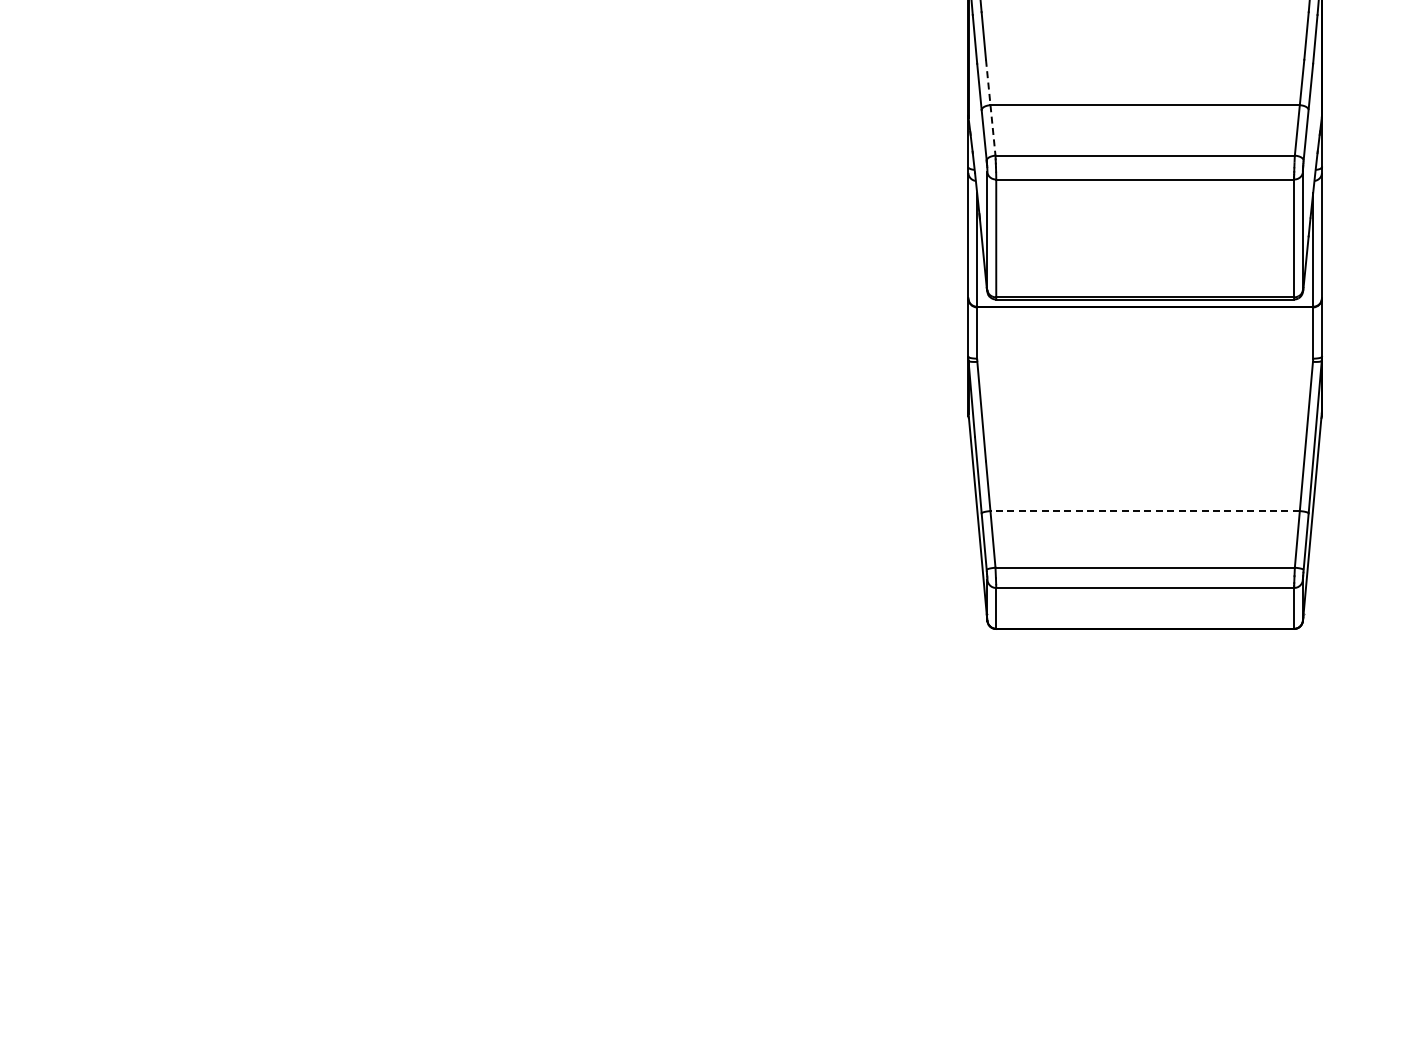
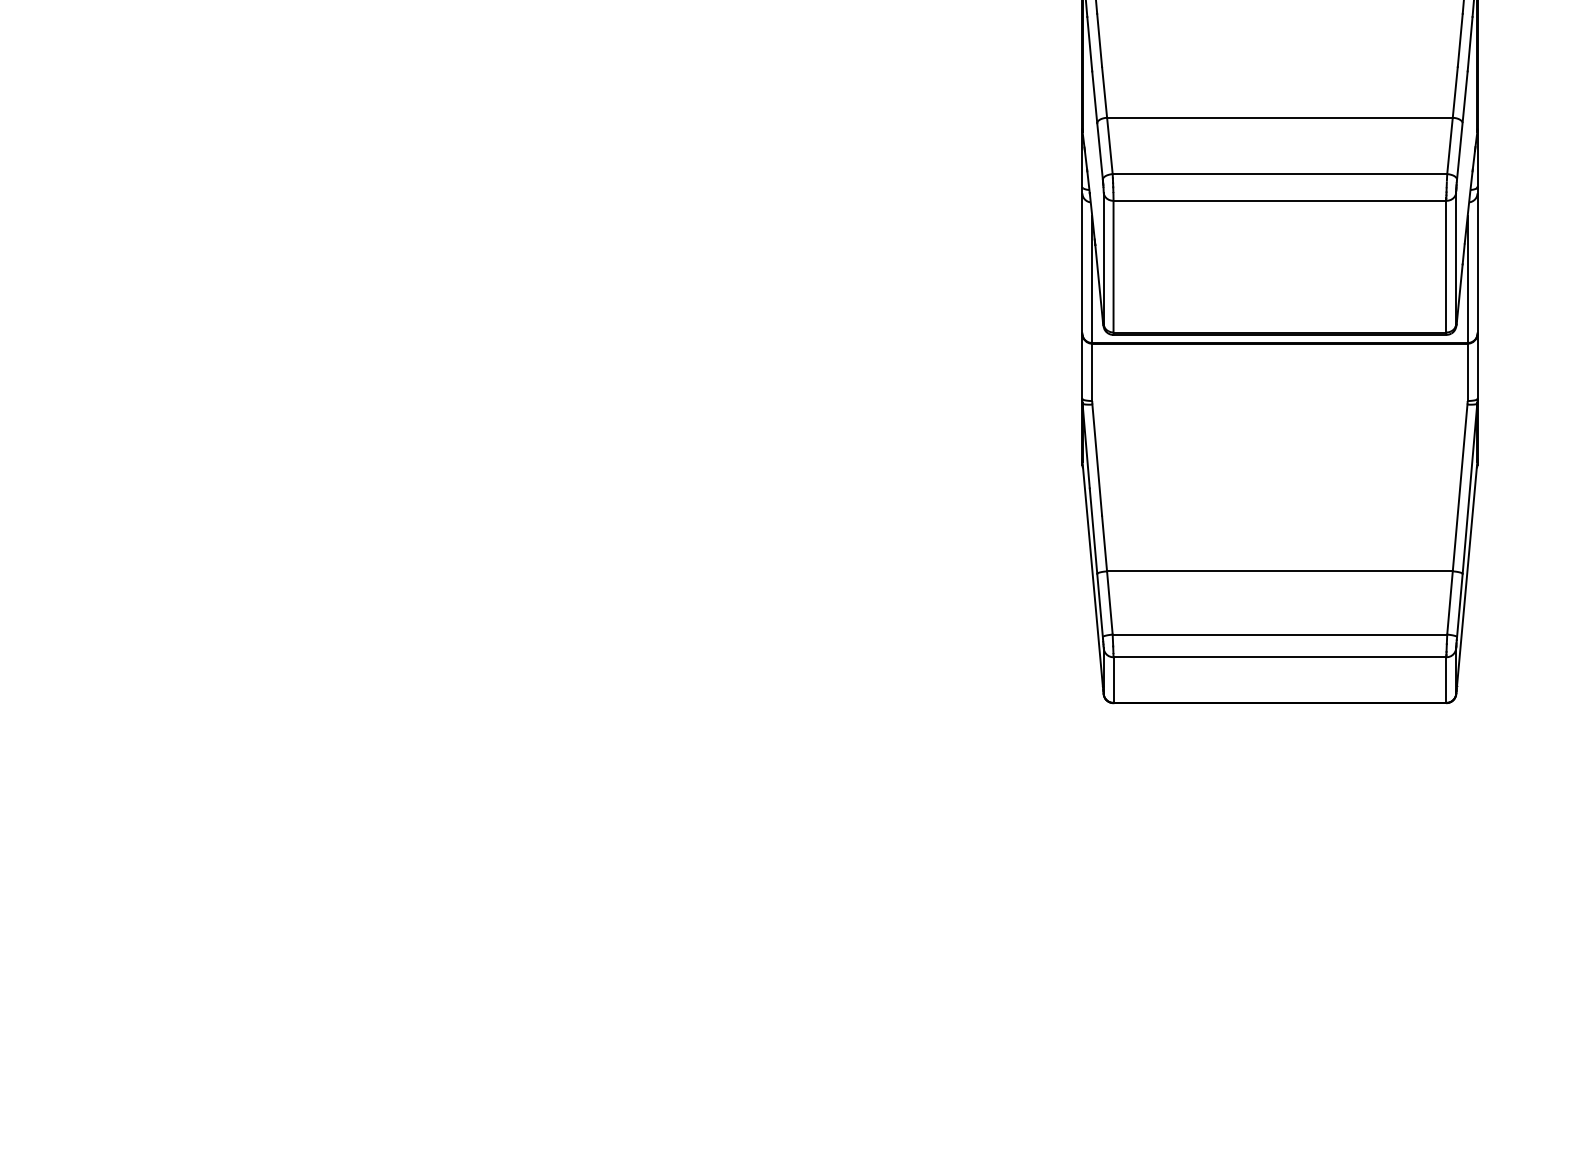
line: (990, 108) -> (1107, 121), dashed -> solid
line: (1145, 511) -> (1280, 571), dashed -> solid

